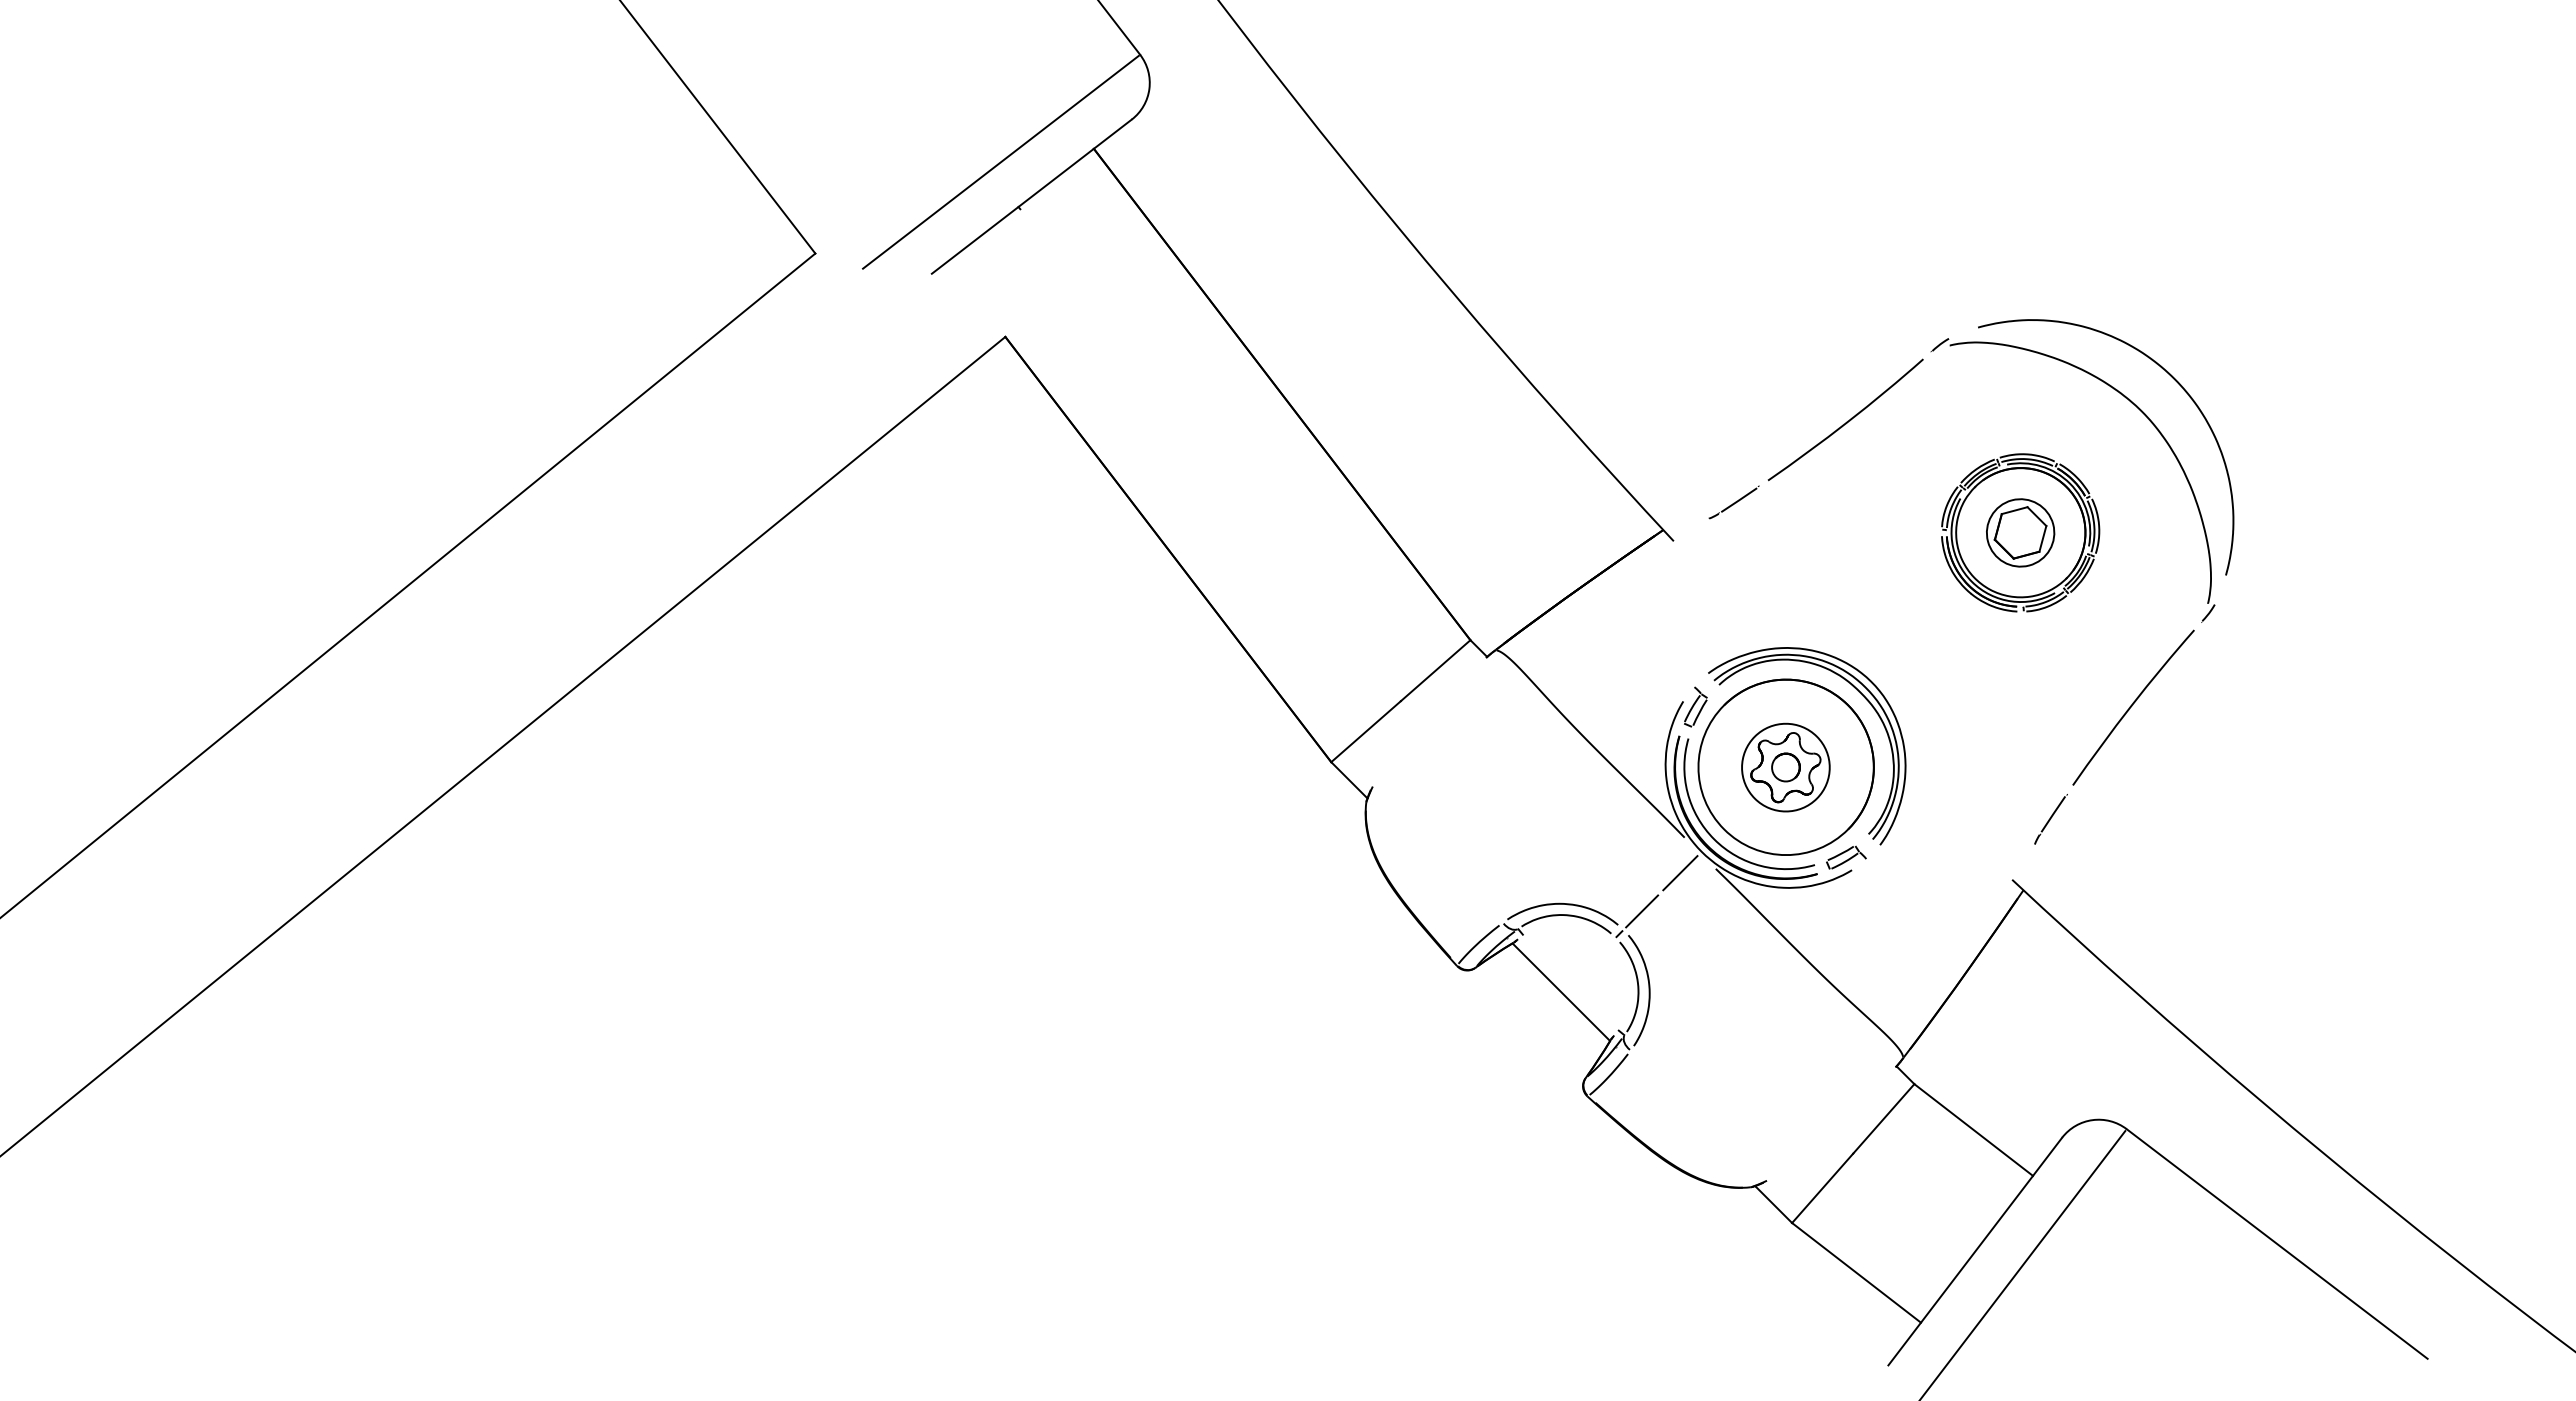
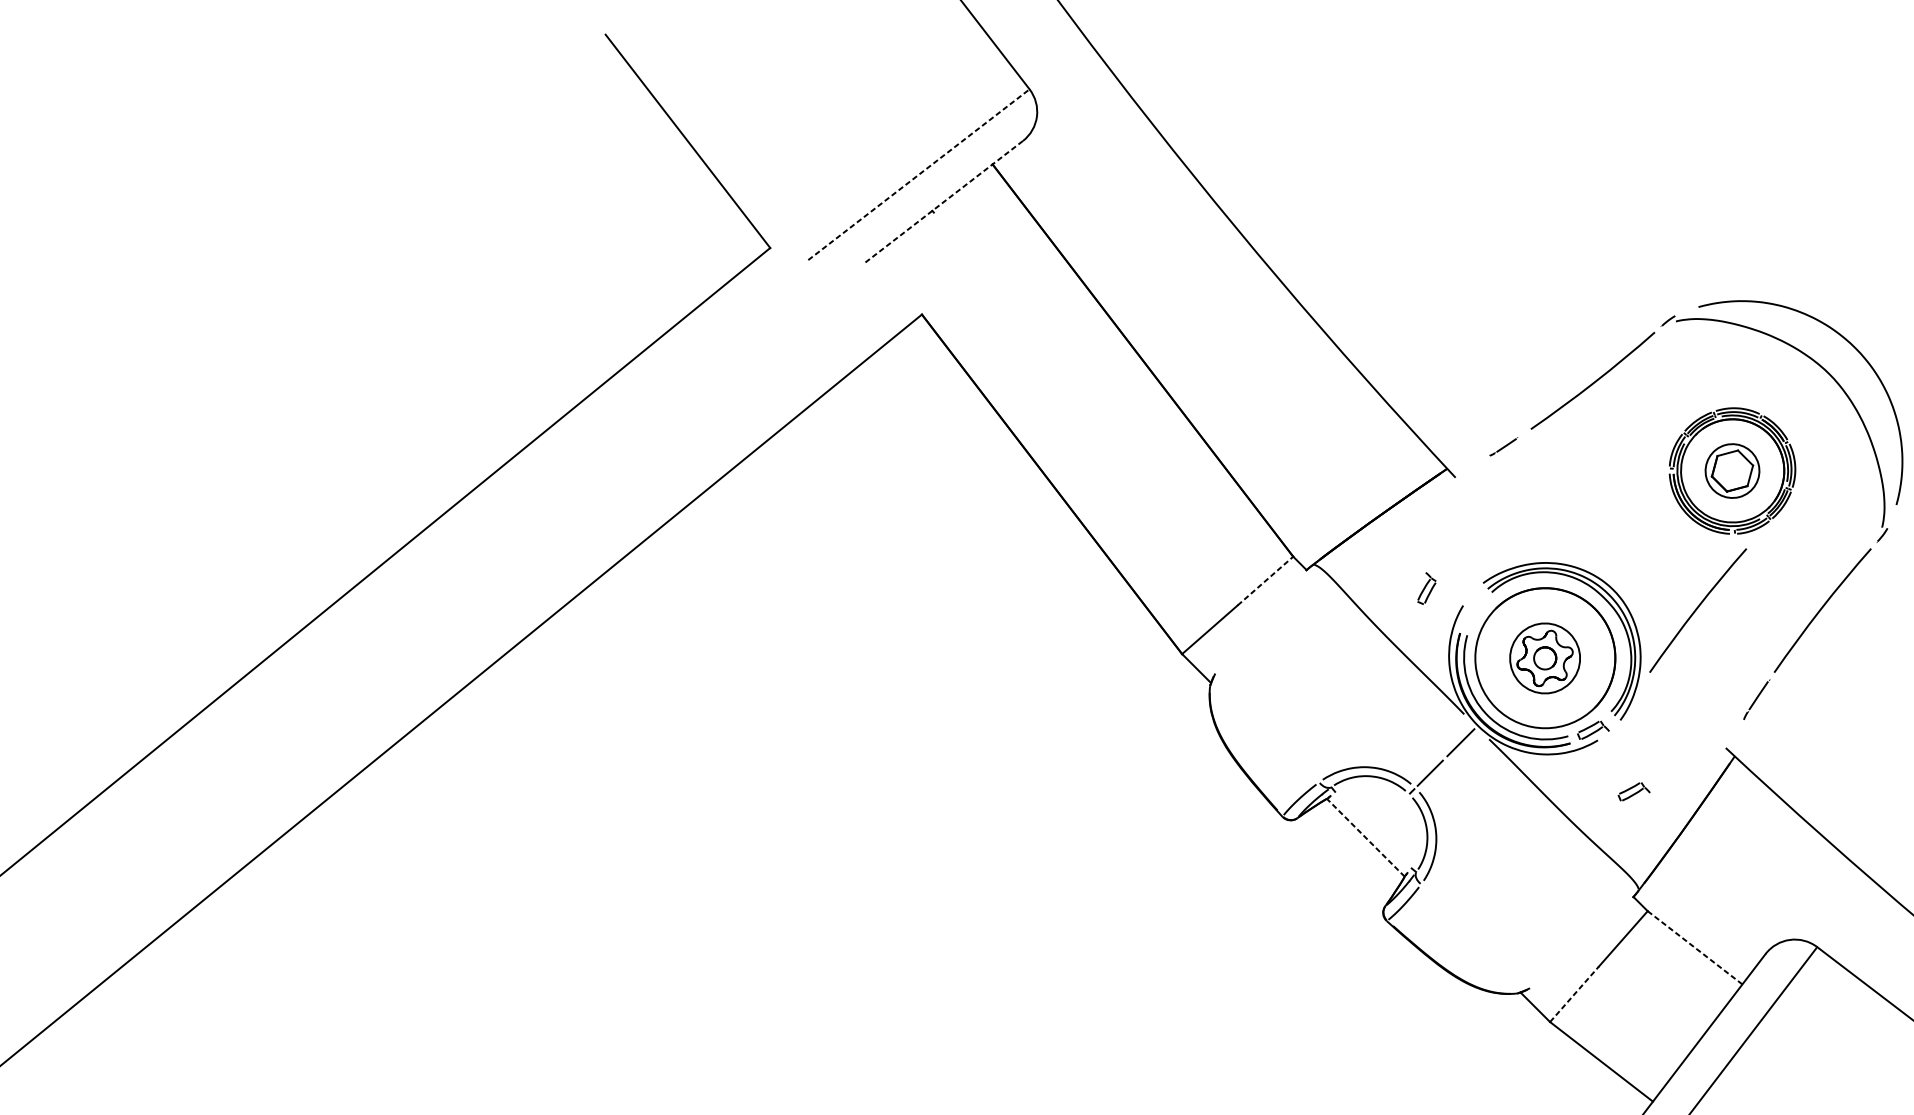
line: (1001, 161) -> (918, 174), solid -> dashed
line: (1031, 196) -> (942, 202), solid -> dashed
part: (1733, 502) -> (1503, 446), size x0.7
line: (1436, 670) -> (1266, 580), solid -> dashed
part: (1695, 706) -> (1426, 588), moved
curve: (1976, 706) -> (1697, 609), added
part: (1897, 934) -> (1634, 791), added
line: (1560, 991) -> (1365, 837), solid -> dashed
line: (1973, 1130) -> (1694, 948), solid -> dashed
line: (1823, 1187) -> (1575, 993), solid -> dashed

